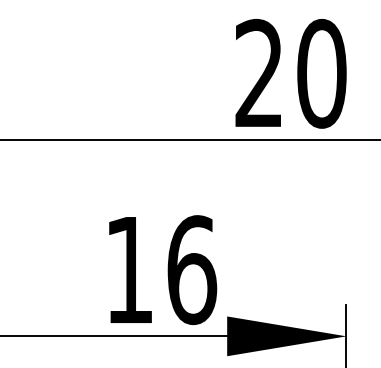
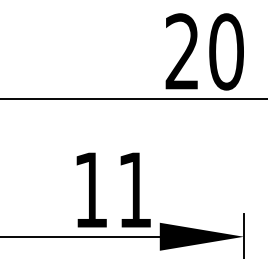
text: (192, 270) -> (135, 190), 16 -> 11

